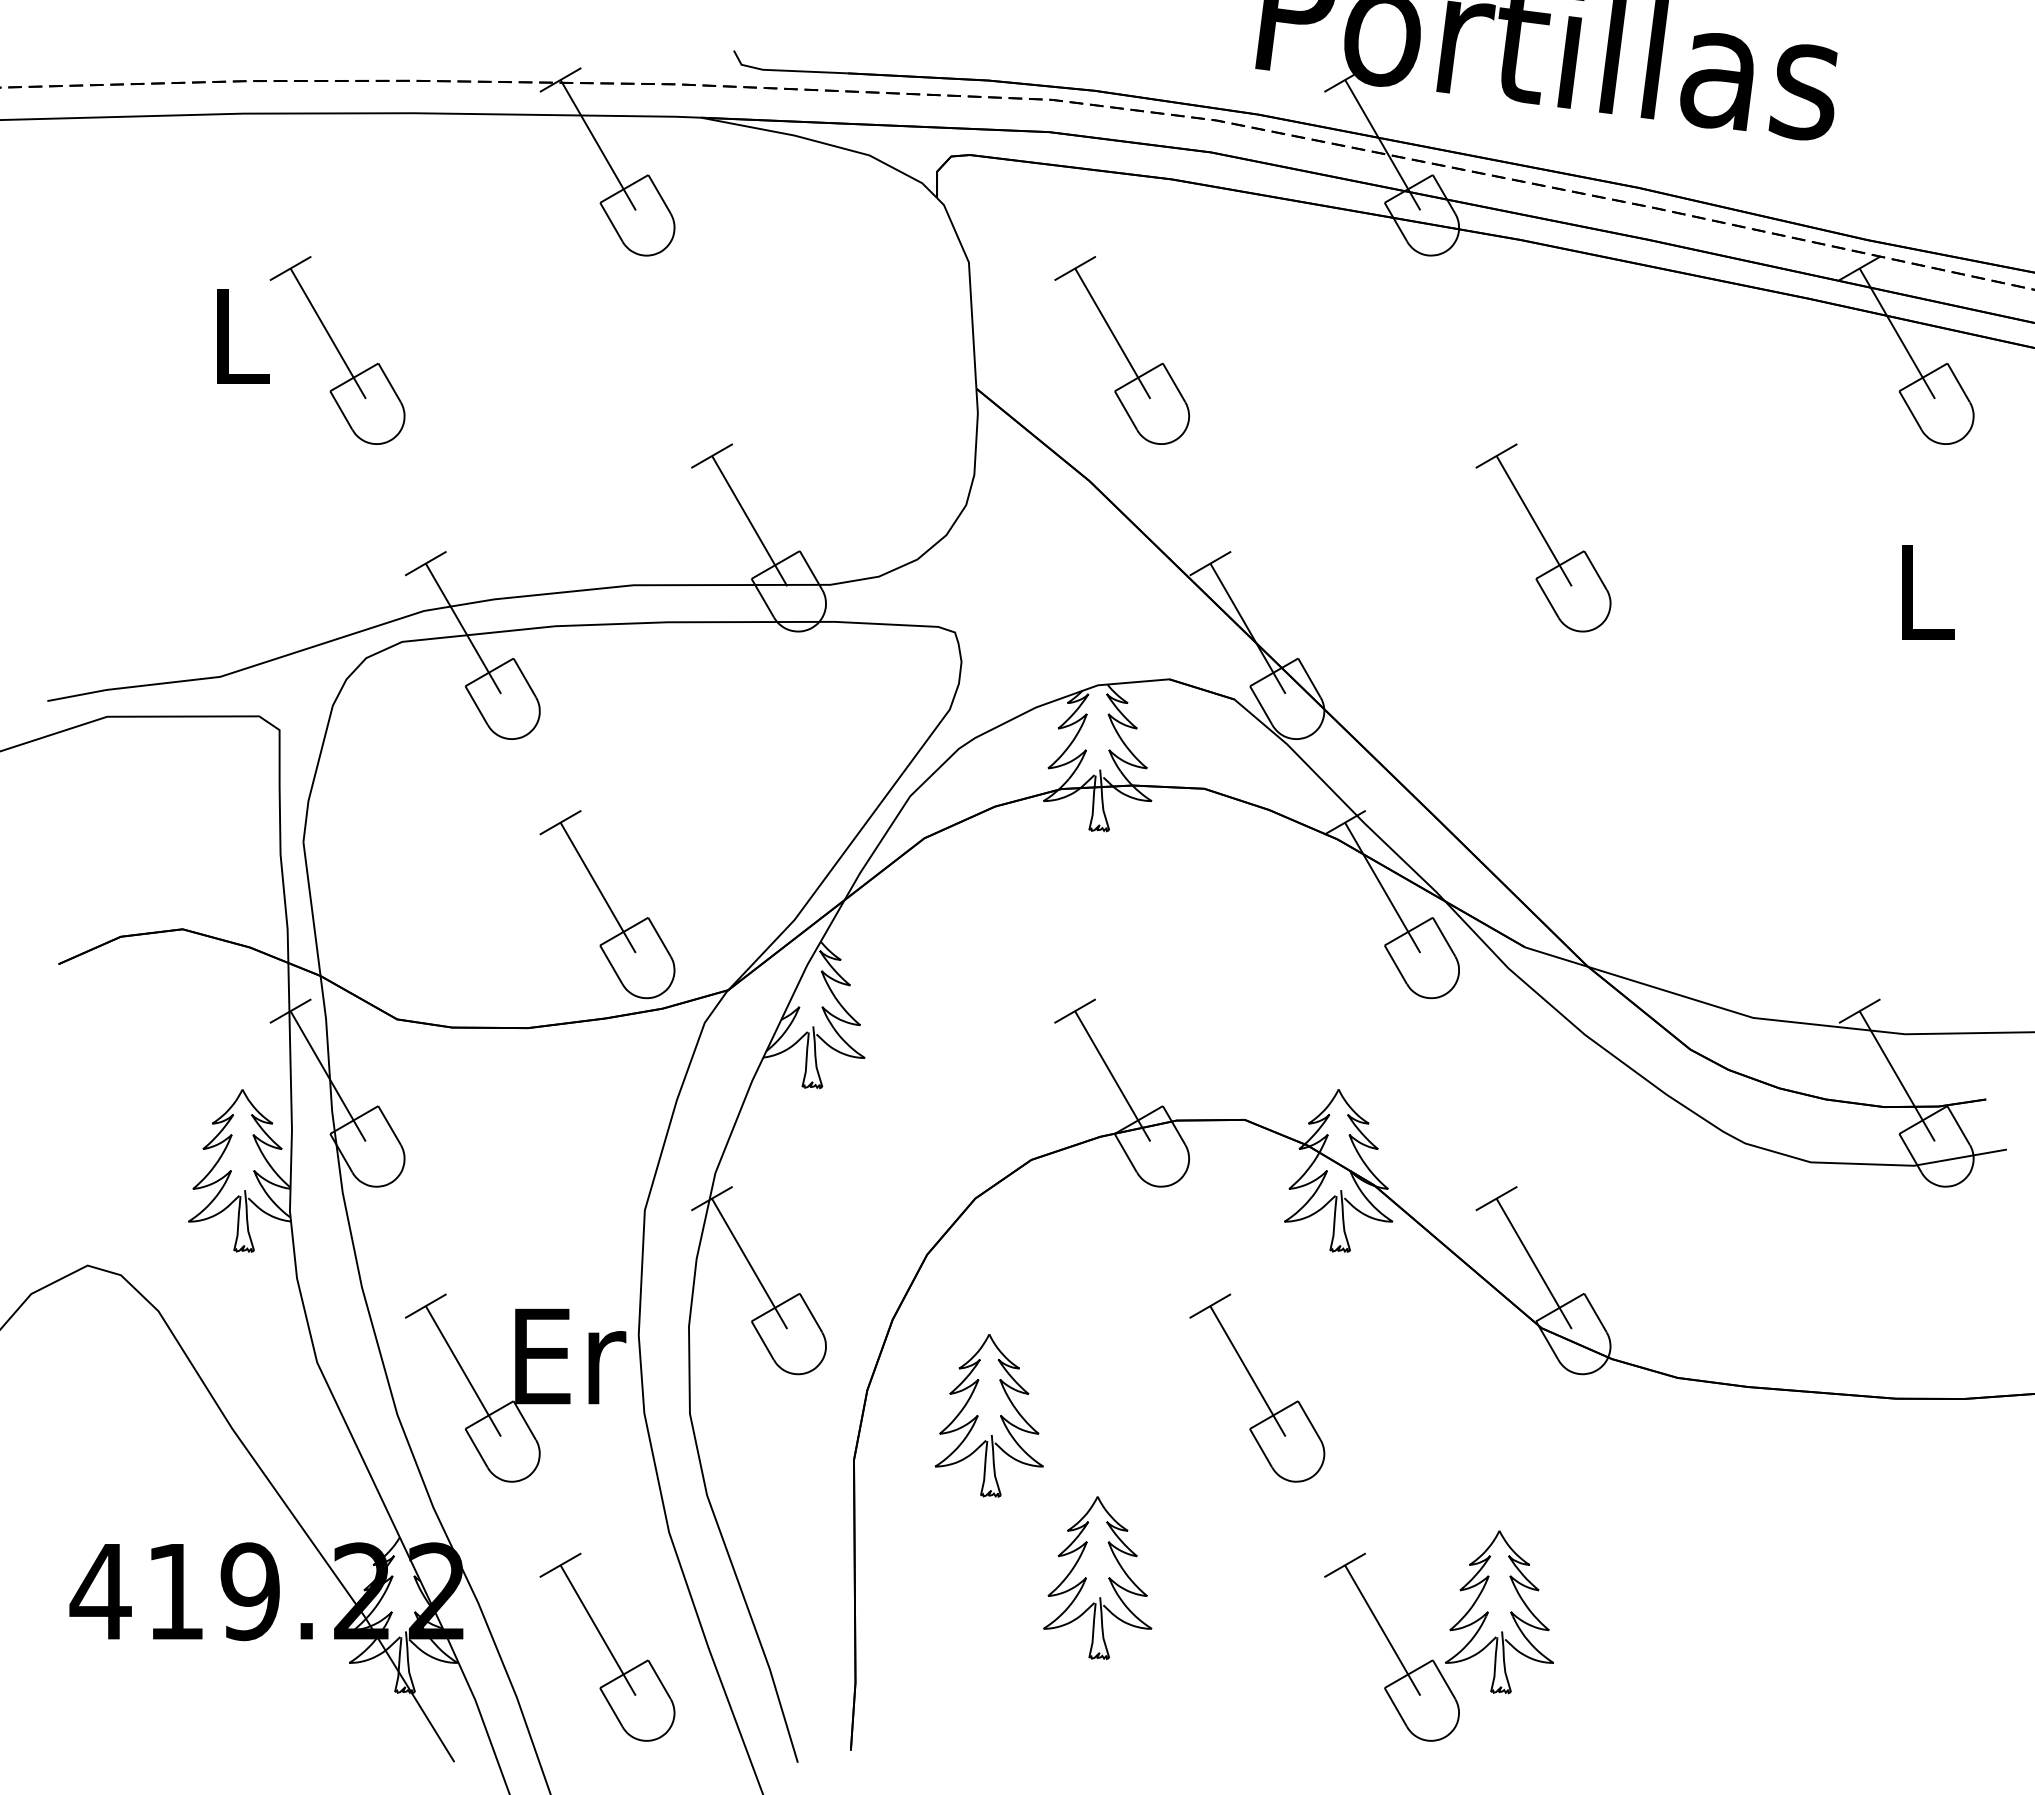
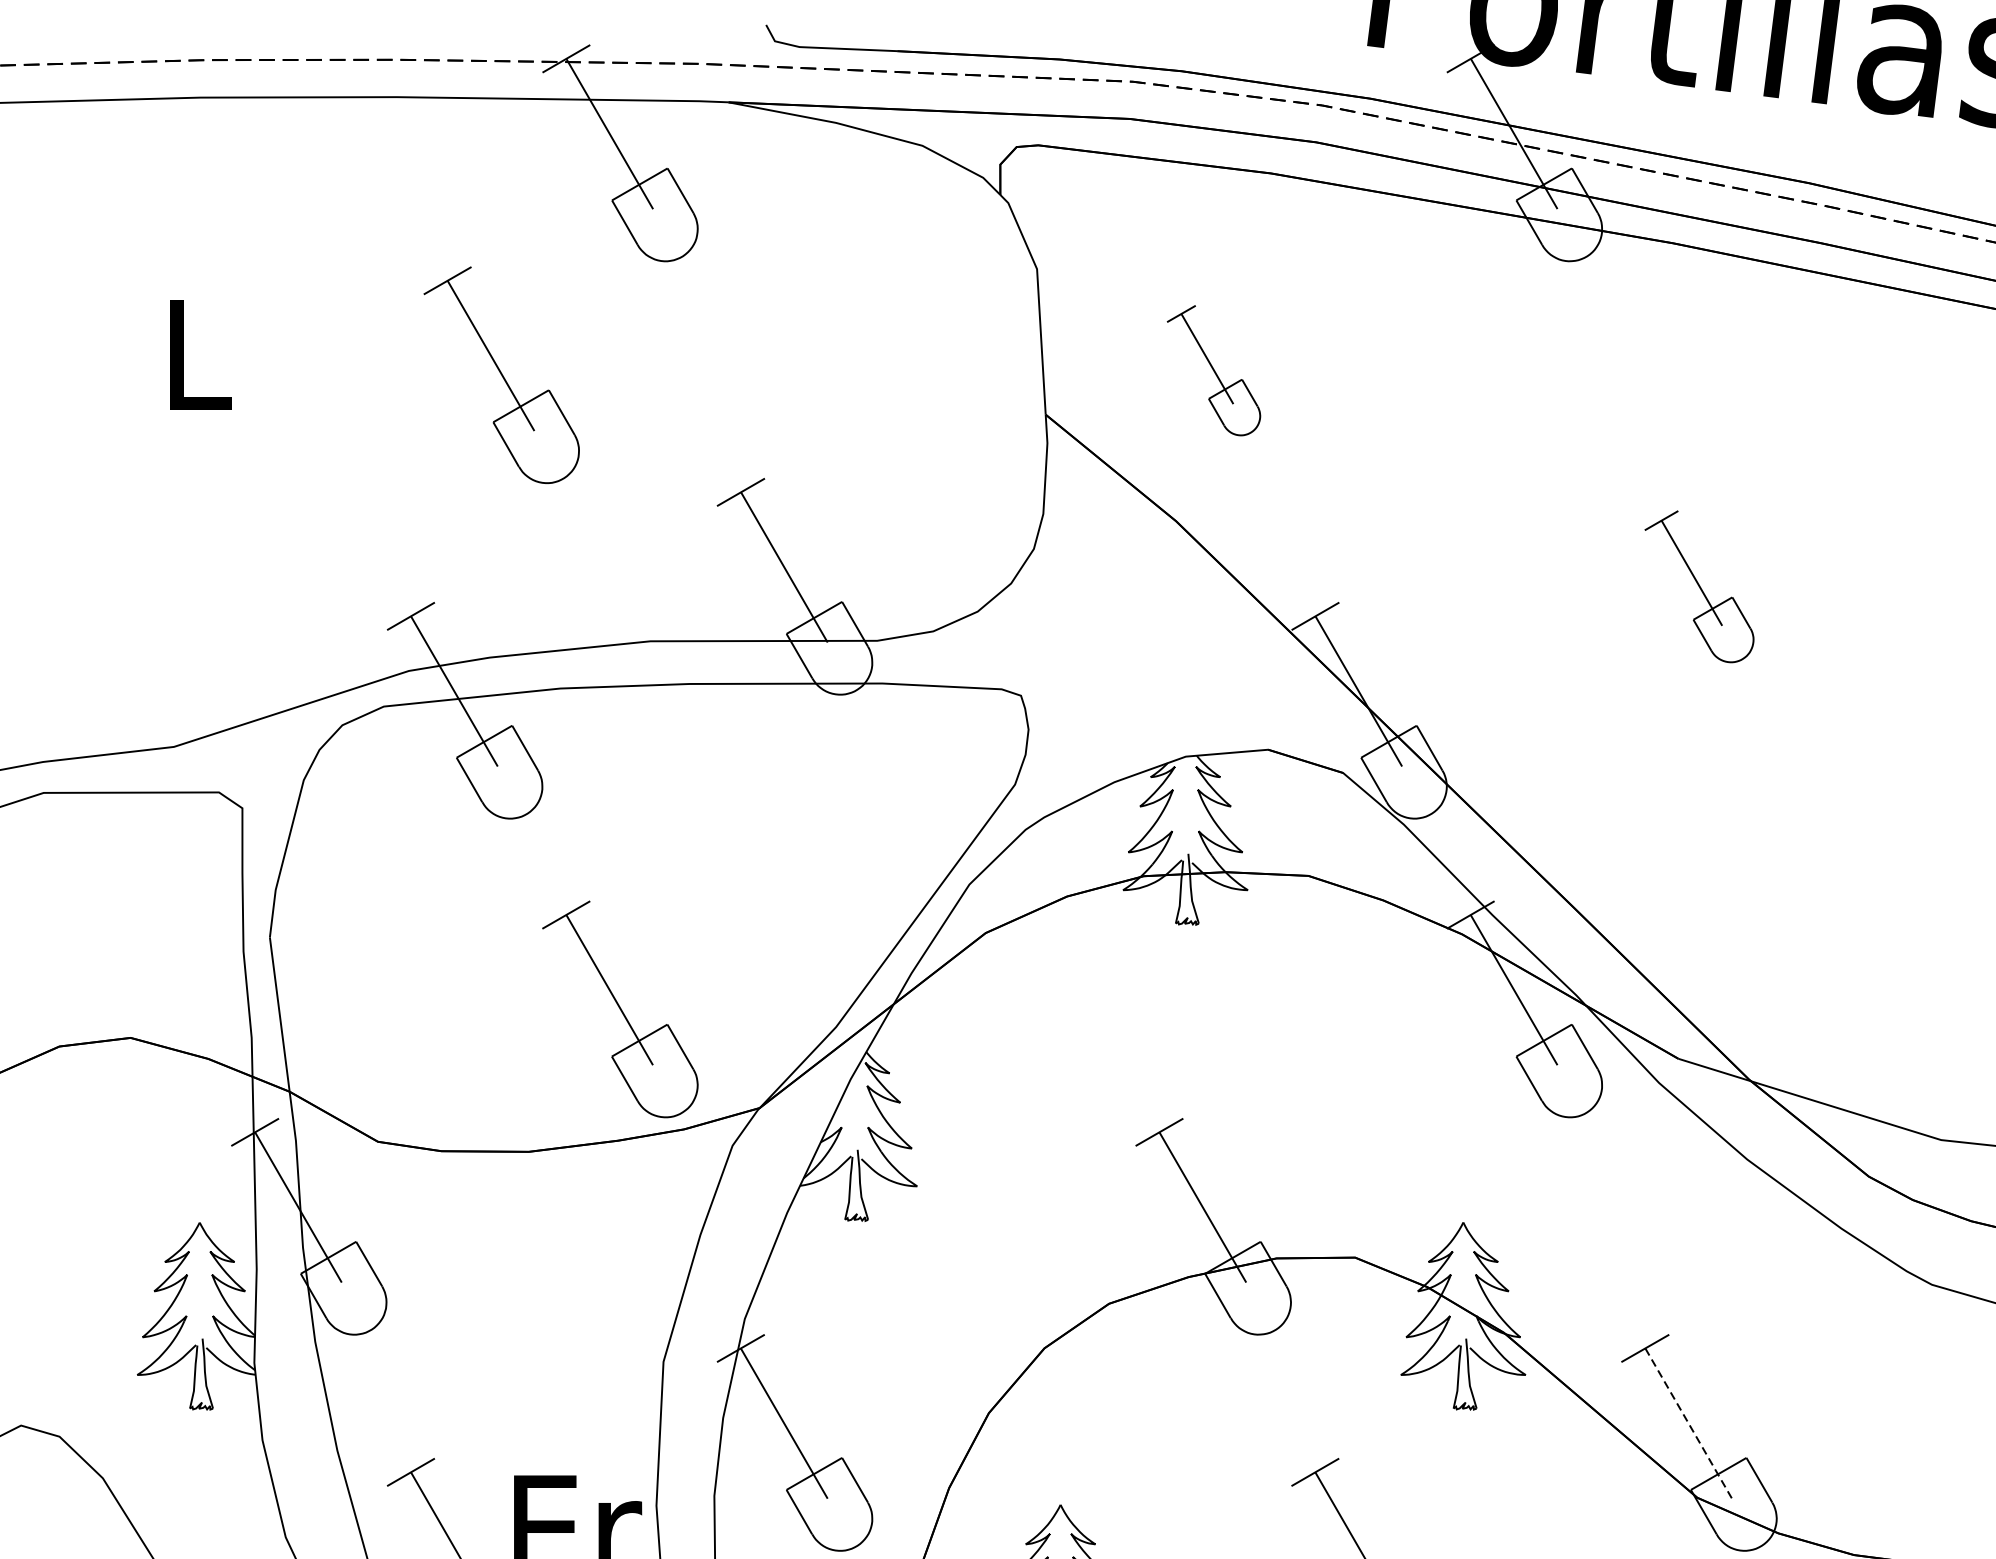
part: (337, 350) -> (501, 375), moved
part: (1122, 350) -> (1214, 370), size x0.6
part: (1543, 537) -> (1699, 586), size x0.7
line: (1534, 1264) -> (1689, 1424), solid -> dashed

